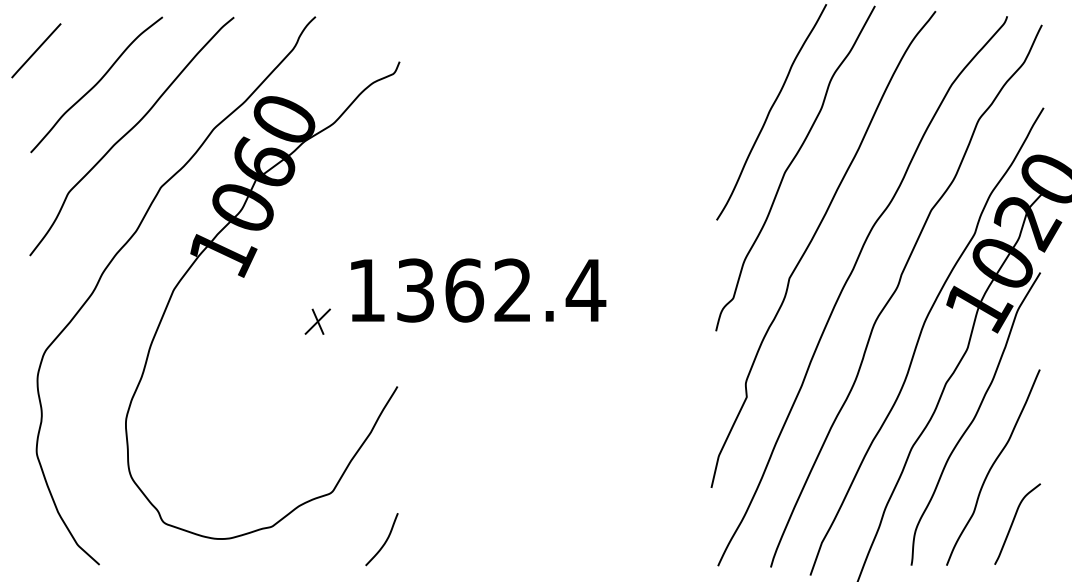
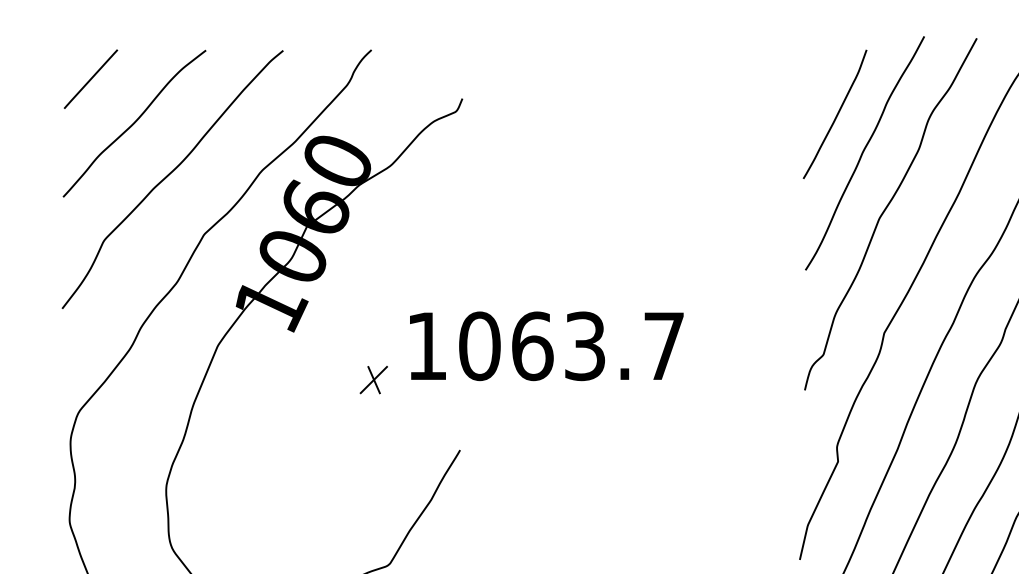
line: (36, 50) -> (91, 78), moved
curve: (744, 77) -> (835, 115), added
text: (501, 290) -> (572, 346), 1362.4 -> 1063.7

